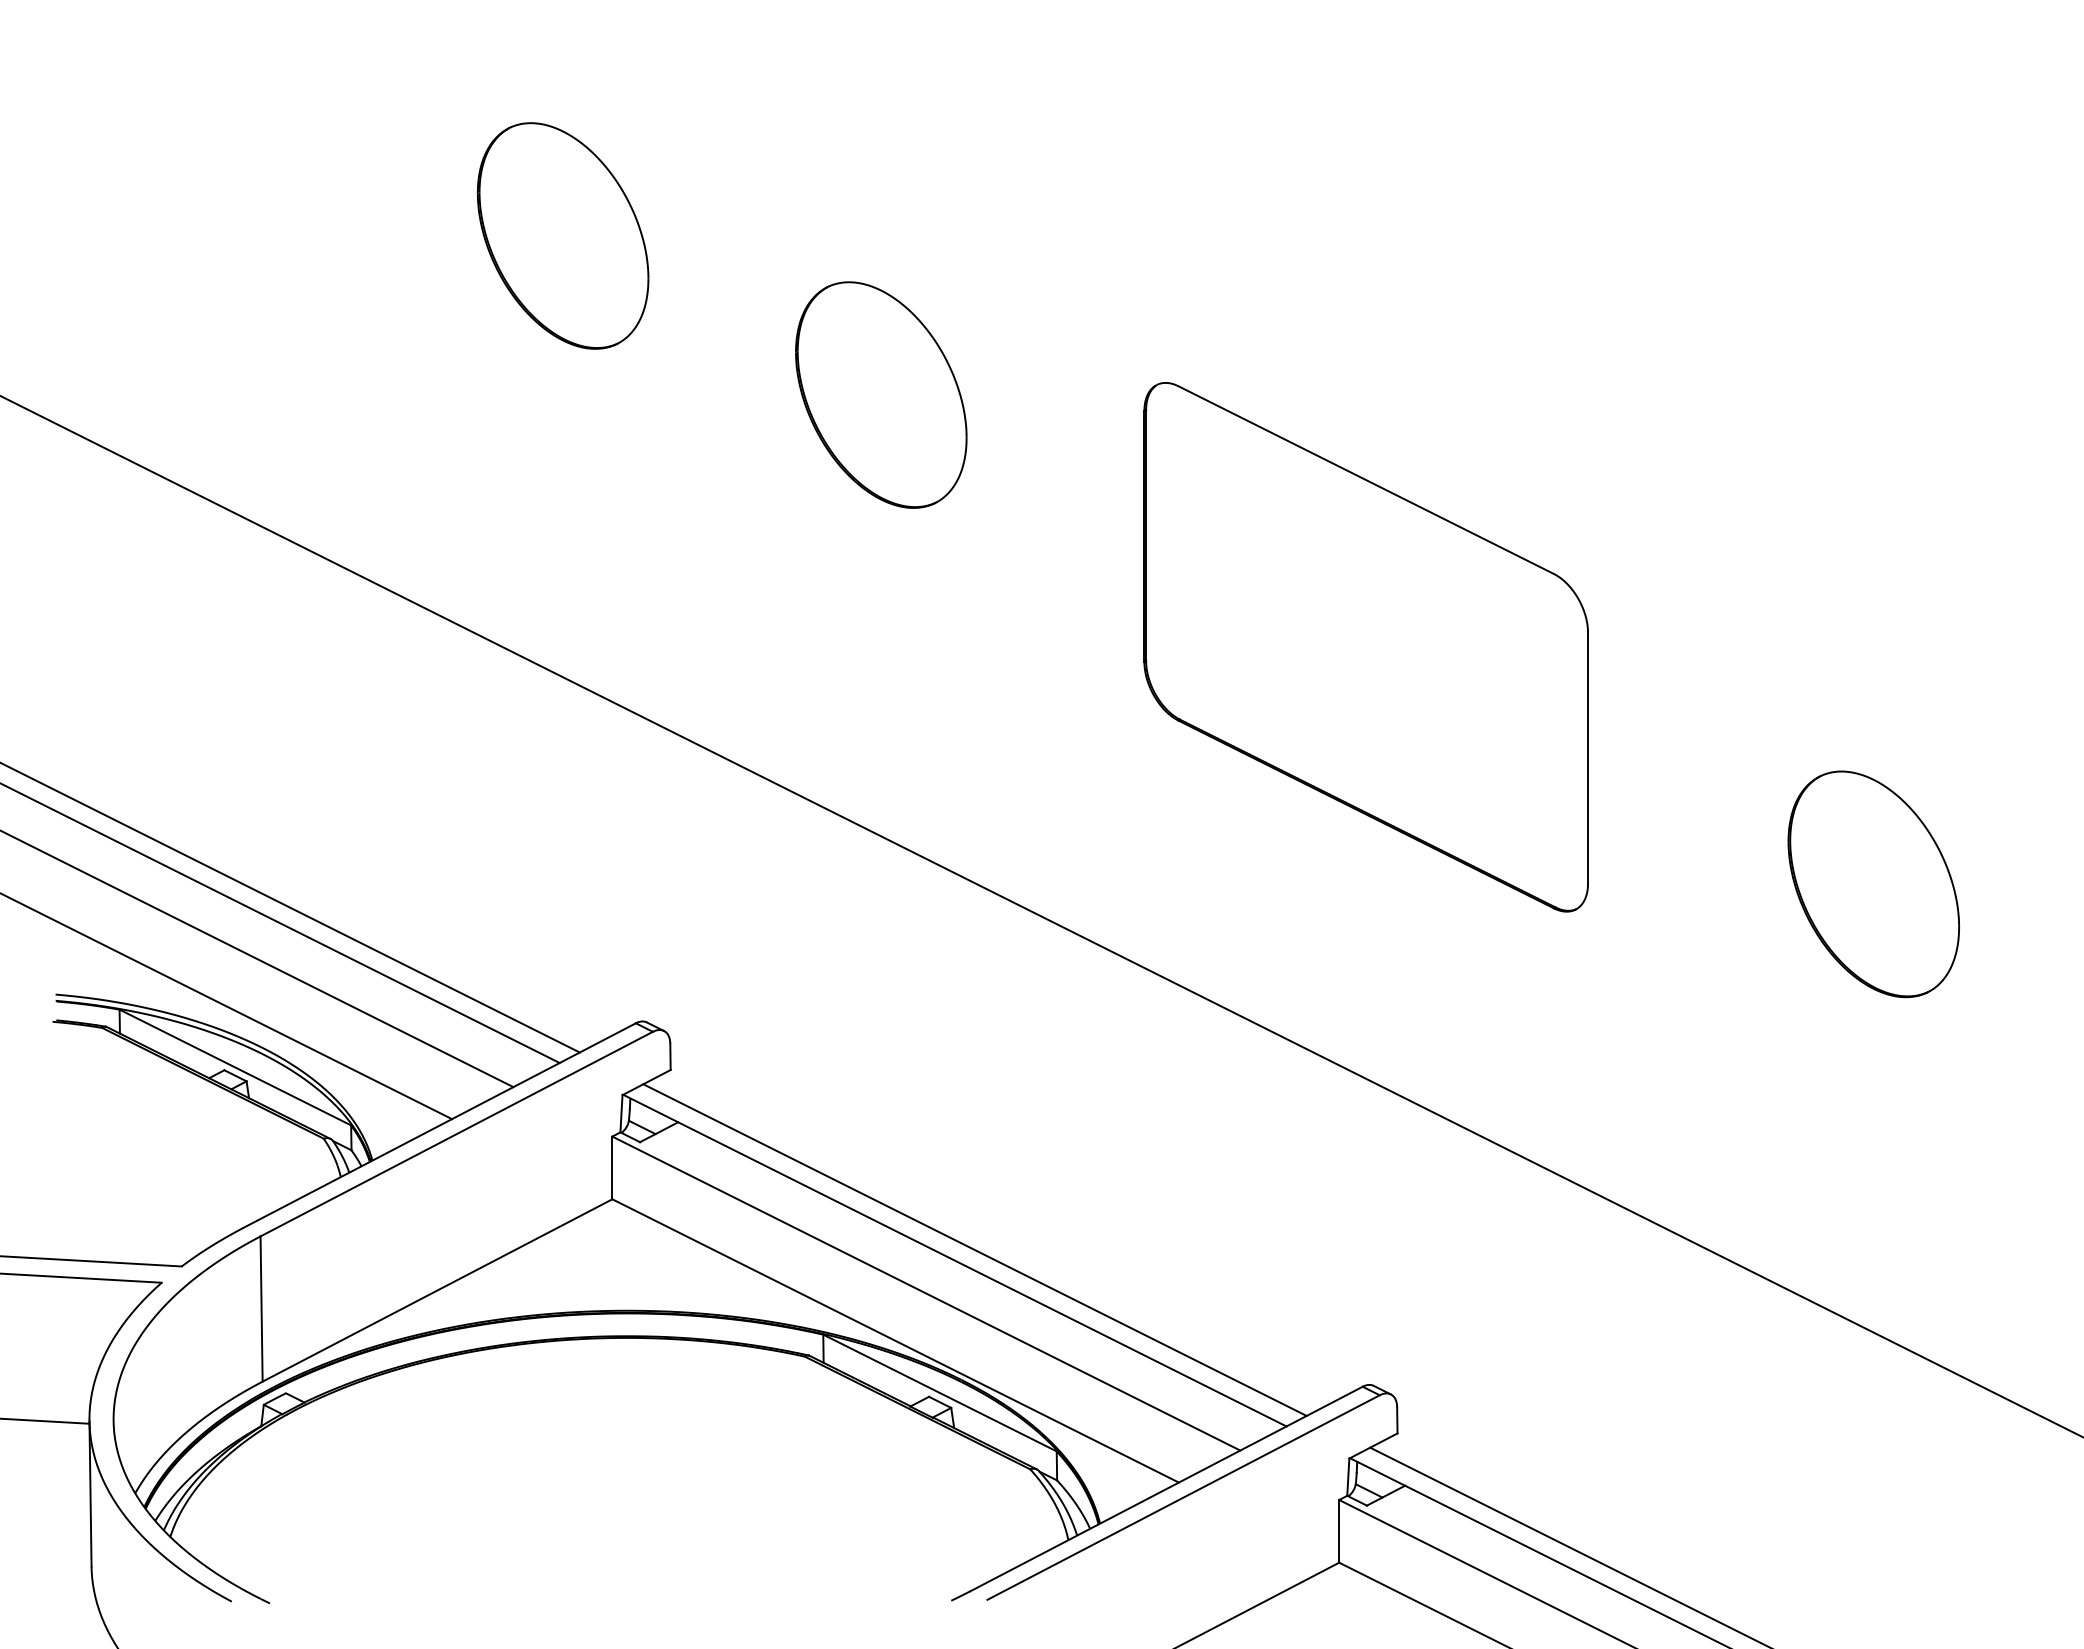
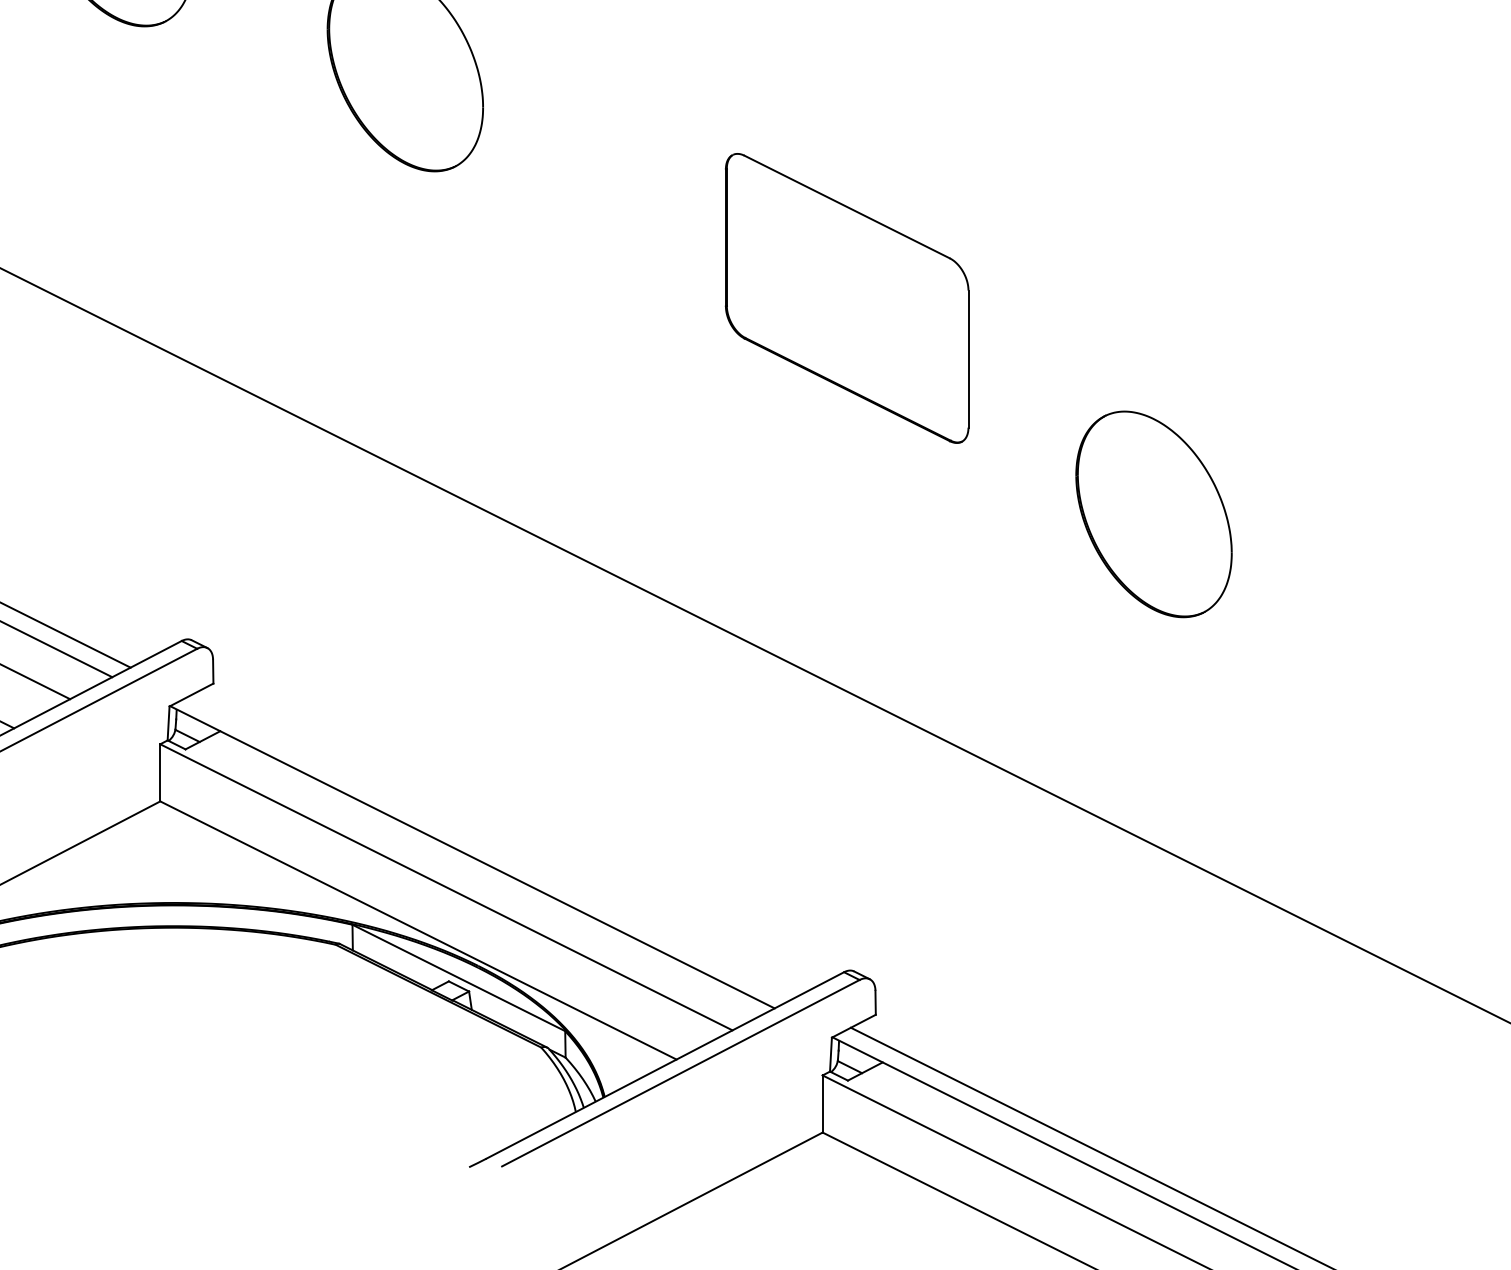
part: (1365, 647) -> (846, 298), size x0.6
part: (1873, 884) -> (1153, 514), moved
line: (974, 1249) -> (490, 847), removed

